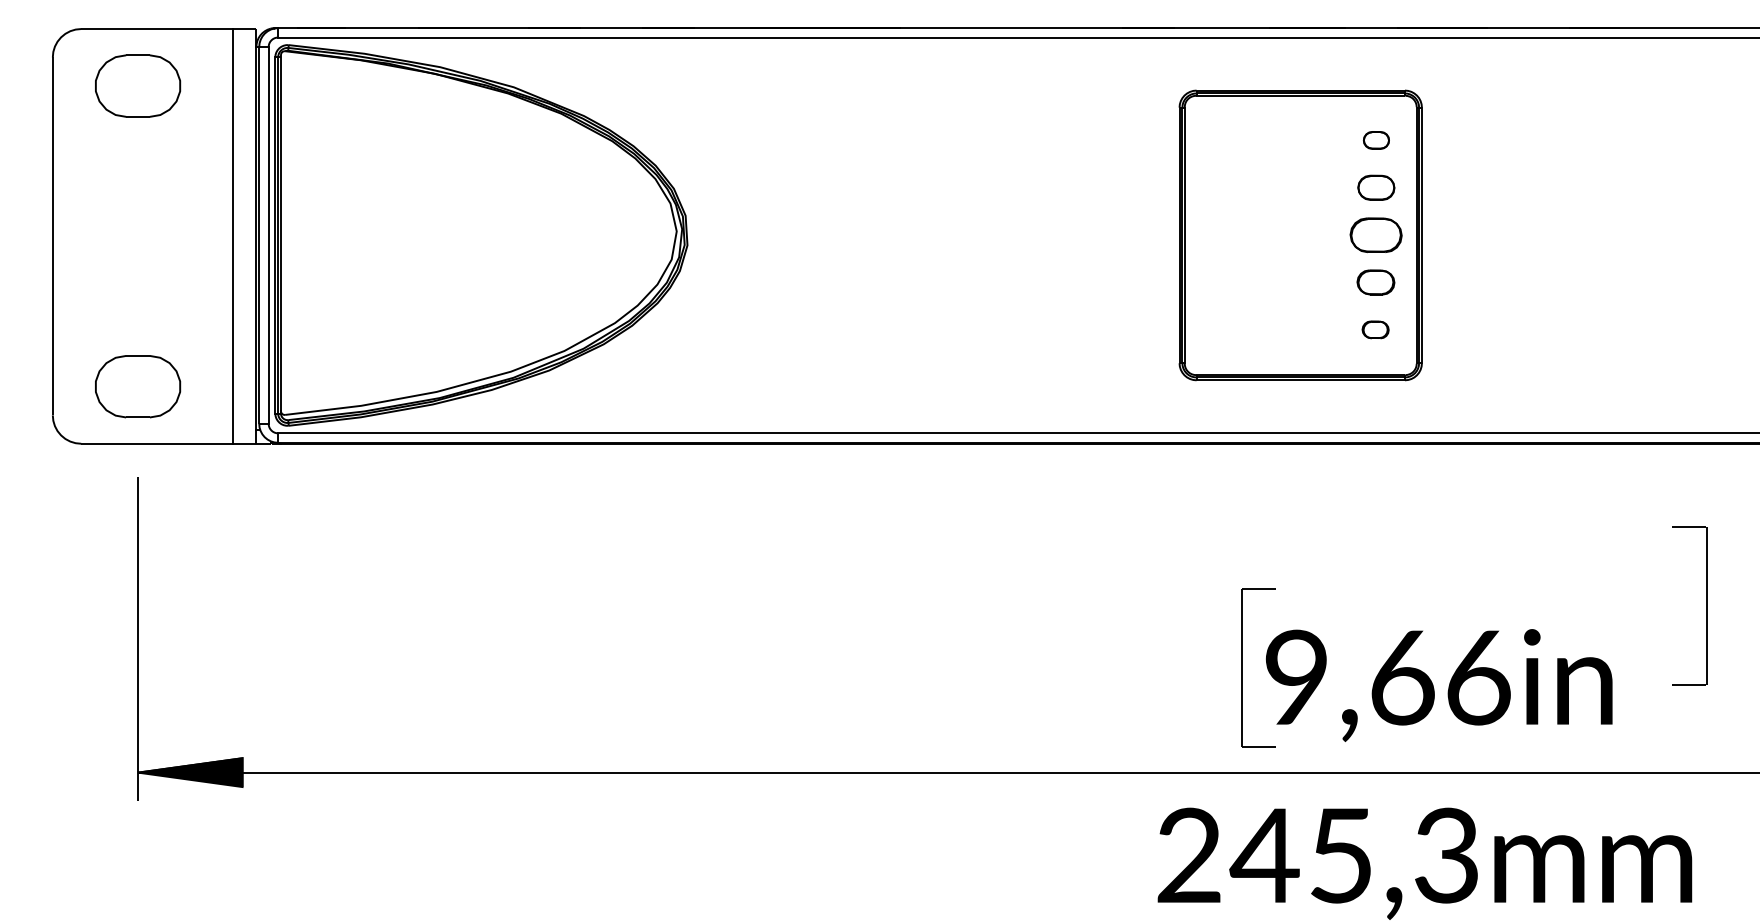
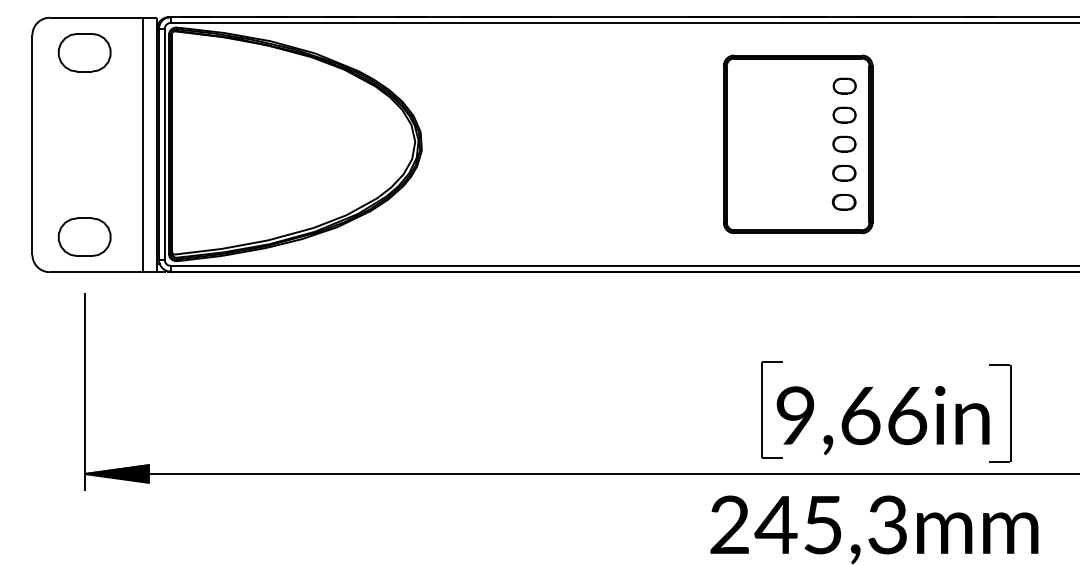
part: (1376, 139) -> (844, 85), size x1.43
part: (1376, 233) -> (844, 143), size x0.71
part: (1374, 330) -> (843, 202), size x1.43
part: (1707, 605) -> (1010, 413), moved

